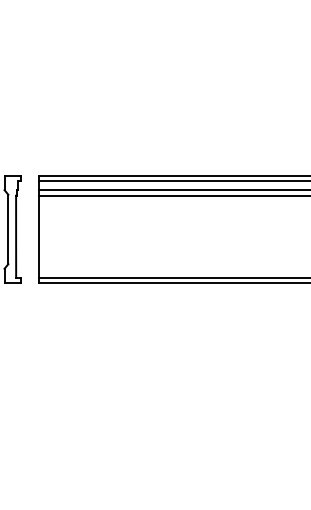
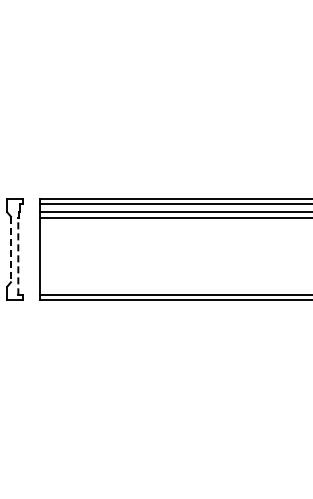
line: (8, 229) -> (11, 249), solid -> dashed
line: (16, 236) -> (18, 256), solid -> dashed

